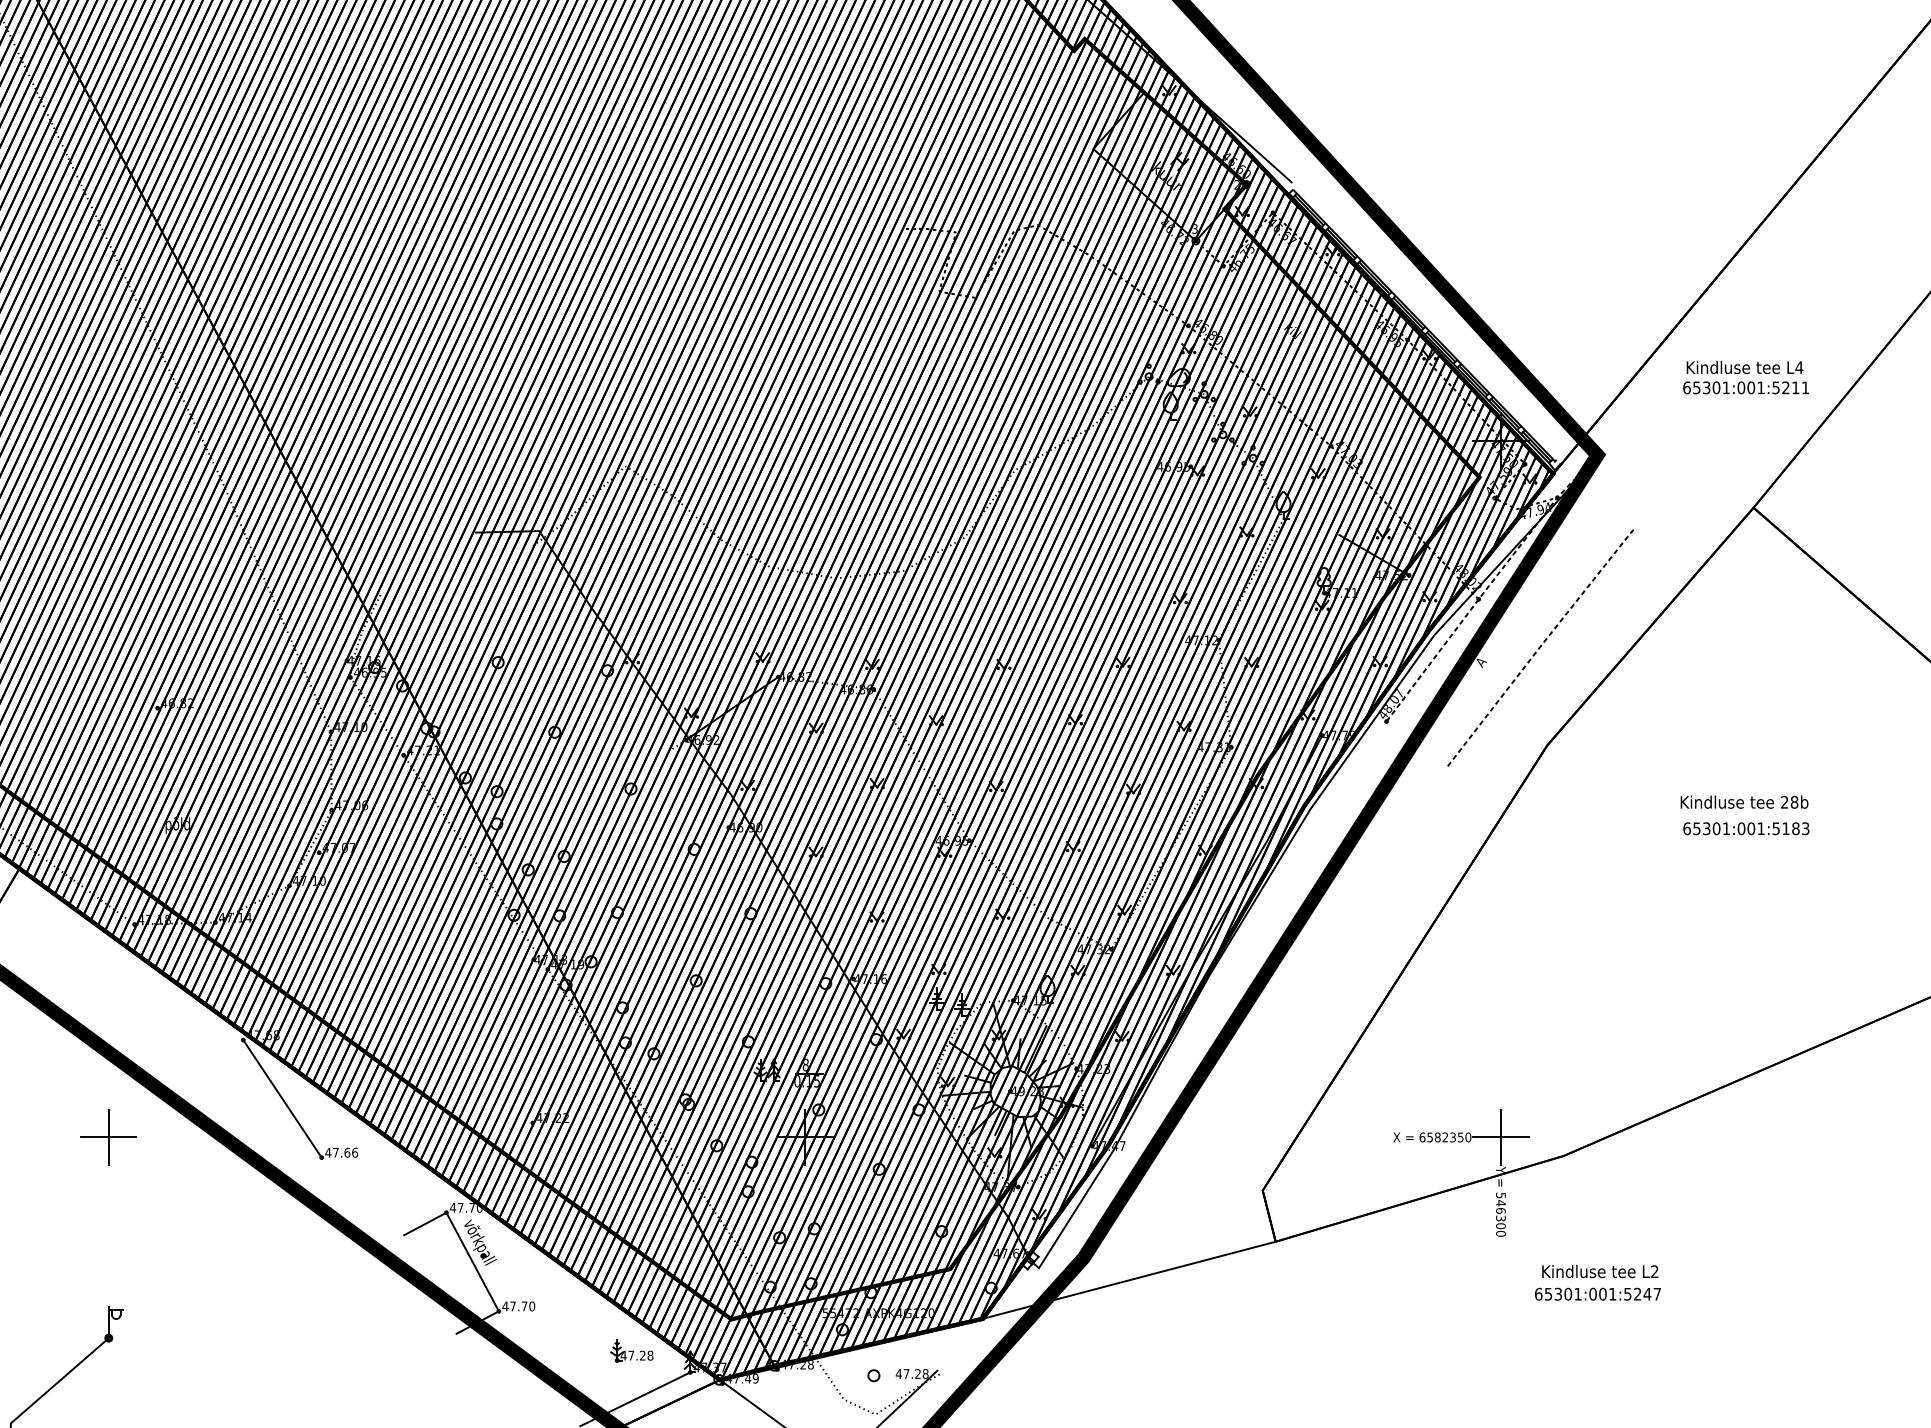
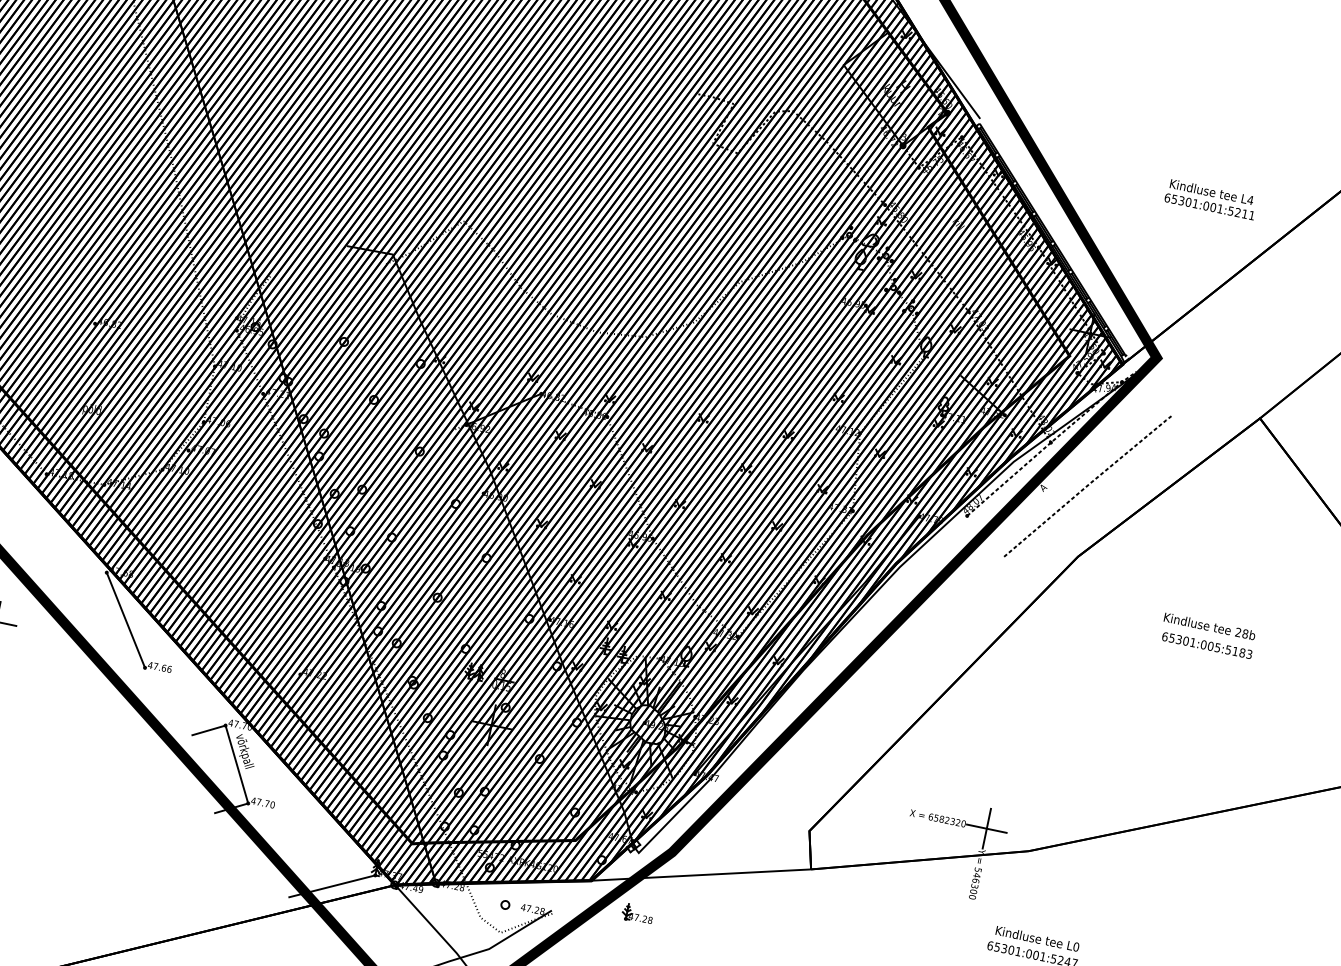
text: (1746, 377) -> (1211, 199), moved
text: (1760, 828) -> (1217, 647), 65301:001:5183 -> 65301:005:5183
text: (1460, 1137) -> (958, 822), 6582350 -> 6582320
text: (1654, 1271) -> (1076, 946), L2 -> L0
part: (631, 1350) -> (637, 913), moved

